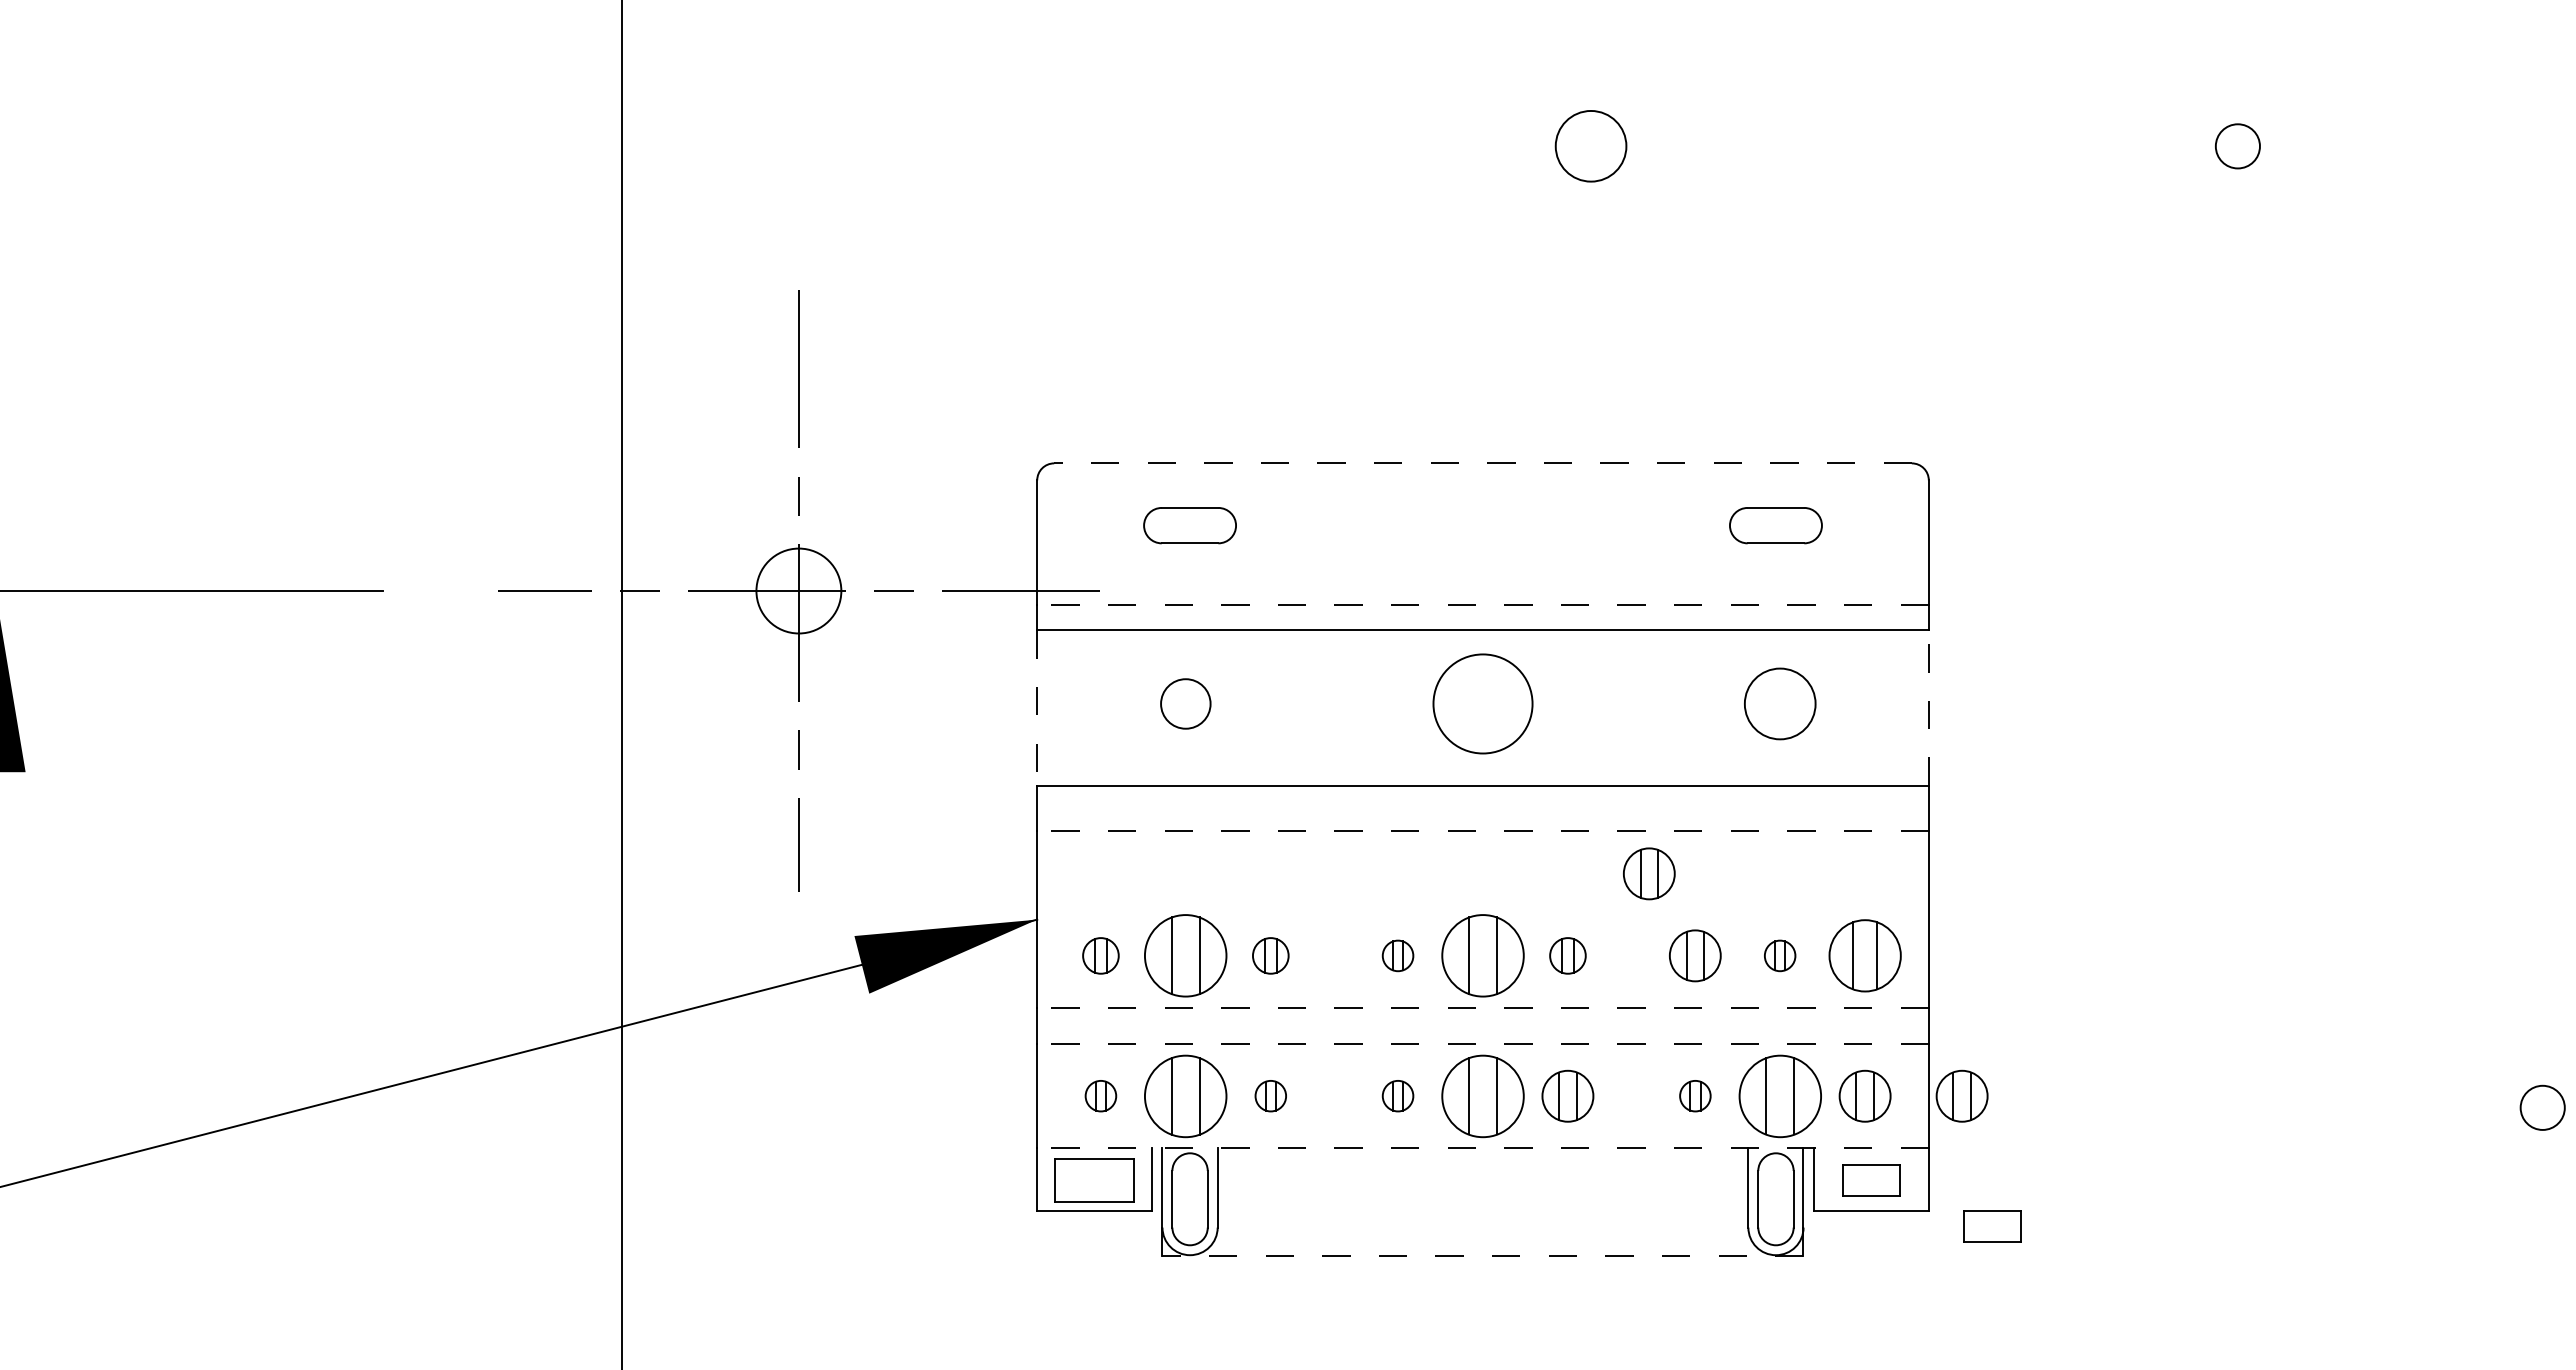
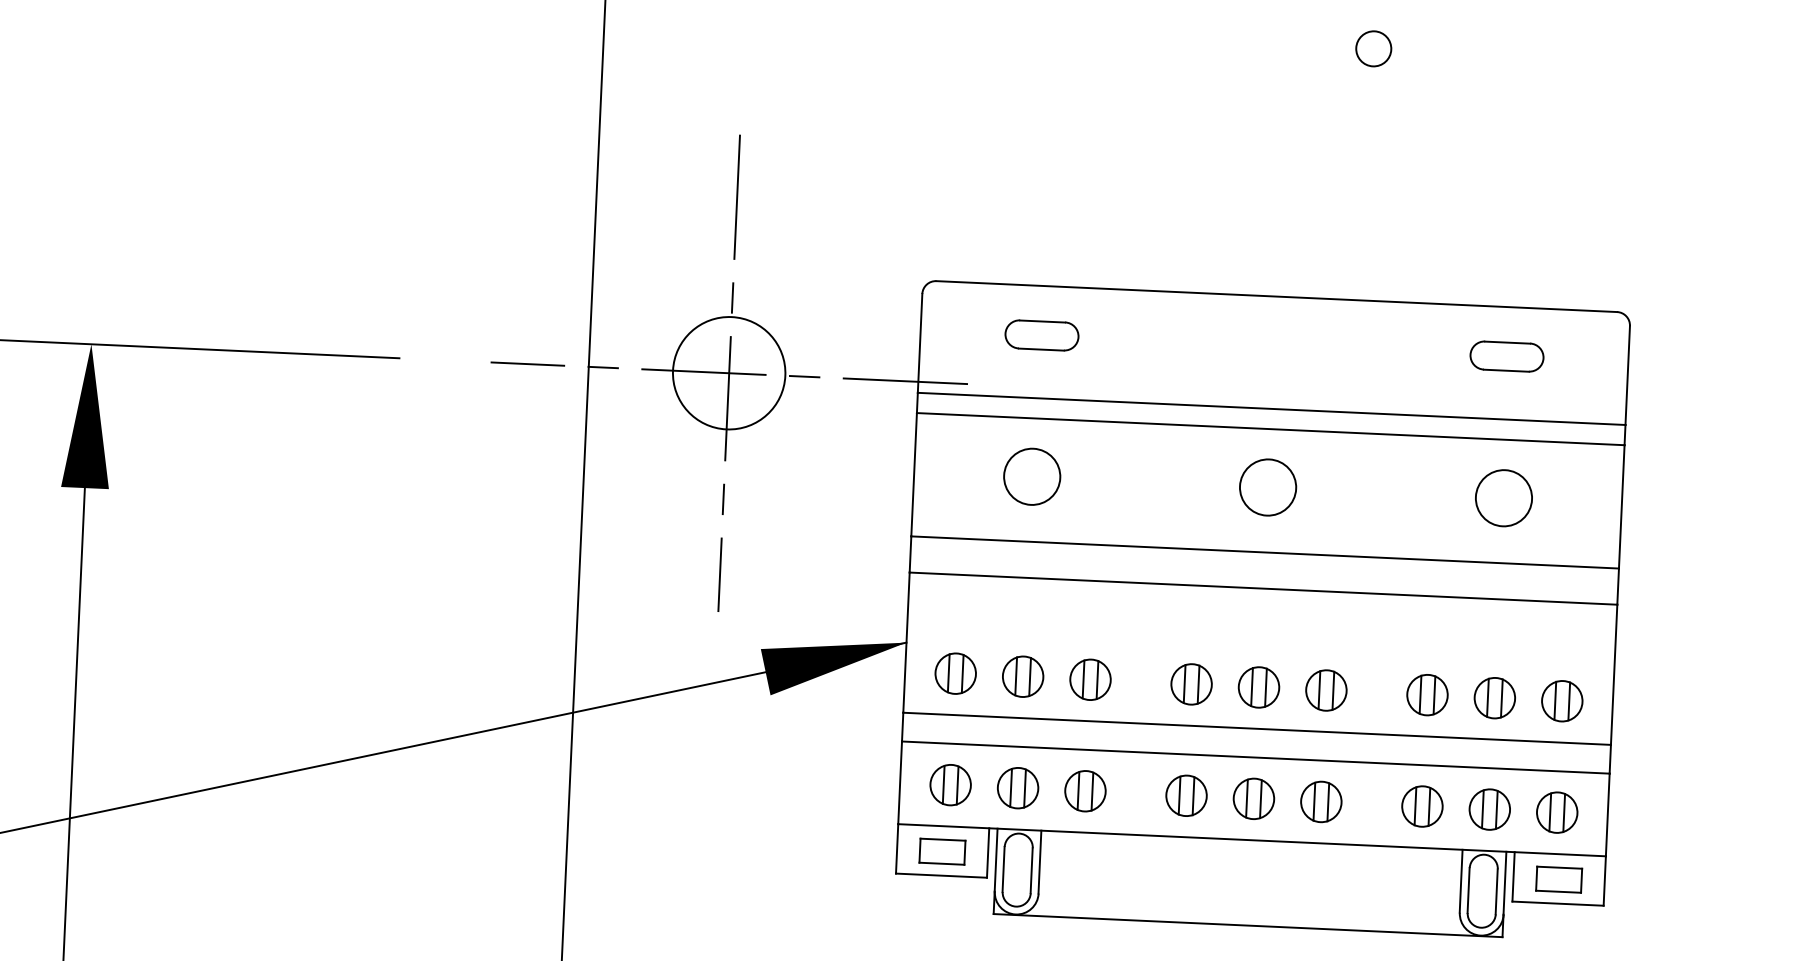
circle: (1590, 146) -> (1373, 48), size x0.62
line: (1483, 463) -> (1277, 296), dashed -> solid
circle: (798, 590) -> (728, 372), size x1.67
line: (1483, 604) -> (1272, 408), dashed -> solid
circle: (1185, 703) -> (1031, 476), size x1.43
circle: (1482, 703) -> (1267, 487), size x0.71
line: (1037, 708) -> (914, 475), dashed -> solid
line: (1928, 708) -> (1621, 507), dashed -> solid
line: (1483, 831) -> (1263, 588), dashed -> solid
part: (1649, 873) -> (1394, 628), removed
part: (1100, 955) -> (955, 673), size x1.43
part: (1185, 955) -> (1022, 676), size x0.62
part: (1270, 955) -> (1090, 679), size x1.43
part: (1397, 955) -> (1191, 684), size x1.67
part: (1482, 955) -> (1258, 687), size x0.62
part: (1567, 955) -> (1326, 690), size x1.43
part: (1779, 955) -> (1494, 697), size x1.67
part: (1864, 955) -> (1561, 700), size x0.71
line: (1483, 1007) -> (1257, 728), dashed -> solid
line: (1483, 1044) -> (1256, 757), dashed -> solid
part: (1100, 1095) -> (950, 784), size x1.67
part: (1185, 1095) -> (1017, 787), size x0.62
part: (1270, 1095) -> (1085, 790), size x1.67
part: (1397, 1095) -> (1186, 795), size x1.67
part: (1482, 1095) -> (1253, 798), size x0.62
part: (1695, 1095) -> (1422, 805), size x1.67
part: (1779, 1095) -> (1489, 808), size x0.62
part: (1961, 1095) -> (1633, 815), removed
line: (1483, 1148) -> (1252, 840), dashed -> solid
part: (1094, 1180) -> (942, 851), size x0.71
part: (1992, 1226) -> (1653, 920), removed
line: (1482, 1255) -> (1247, 925), dashed -> solid

